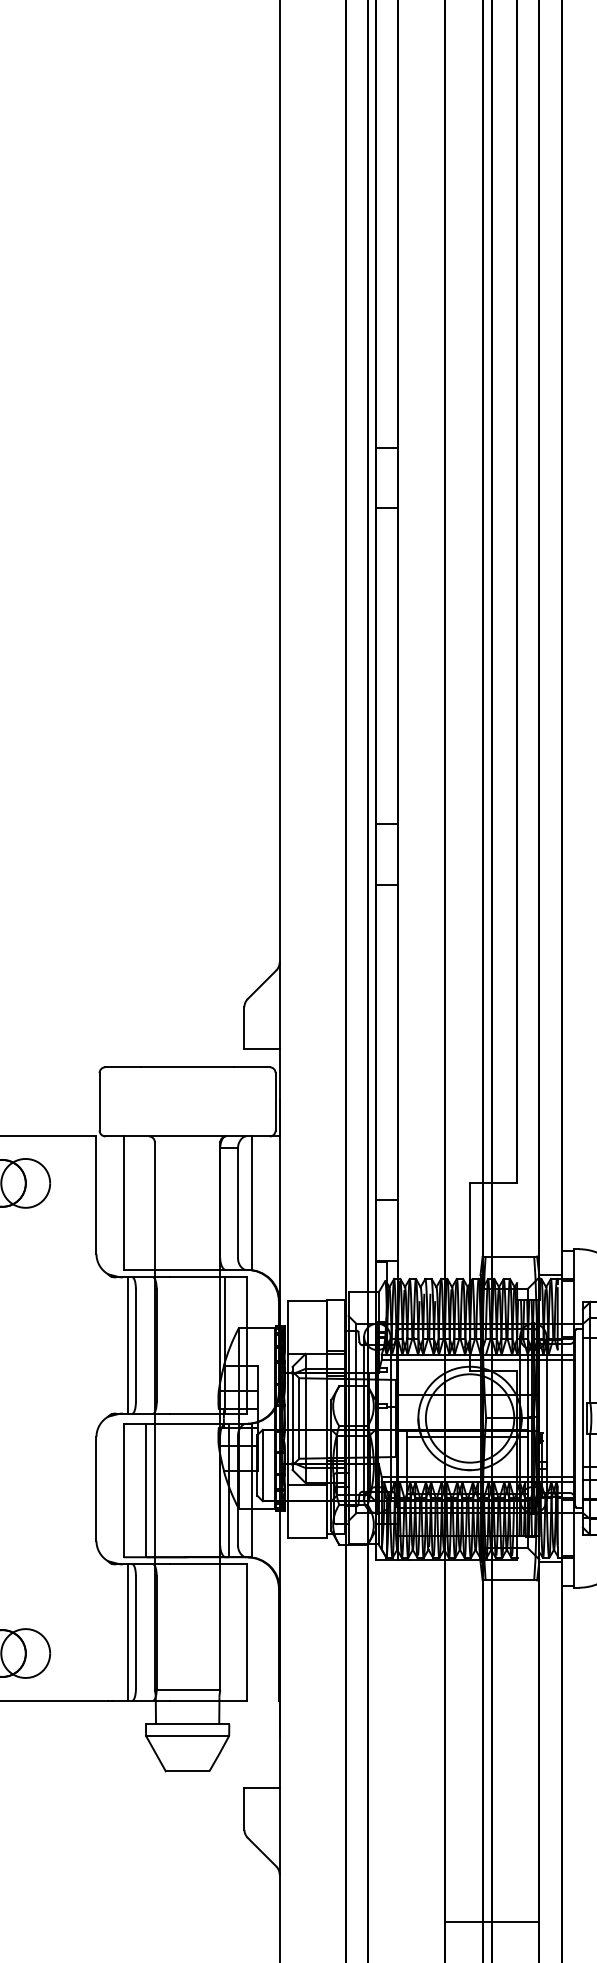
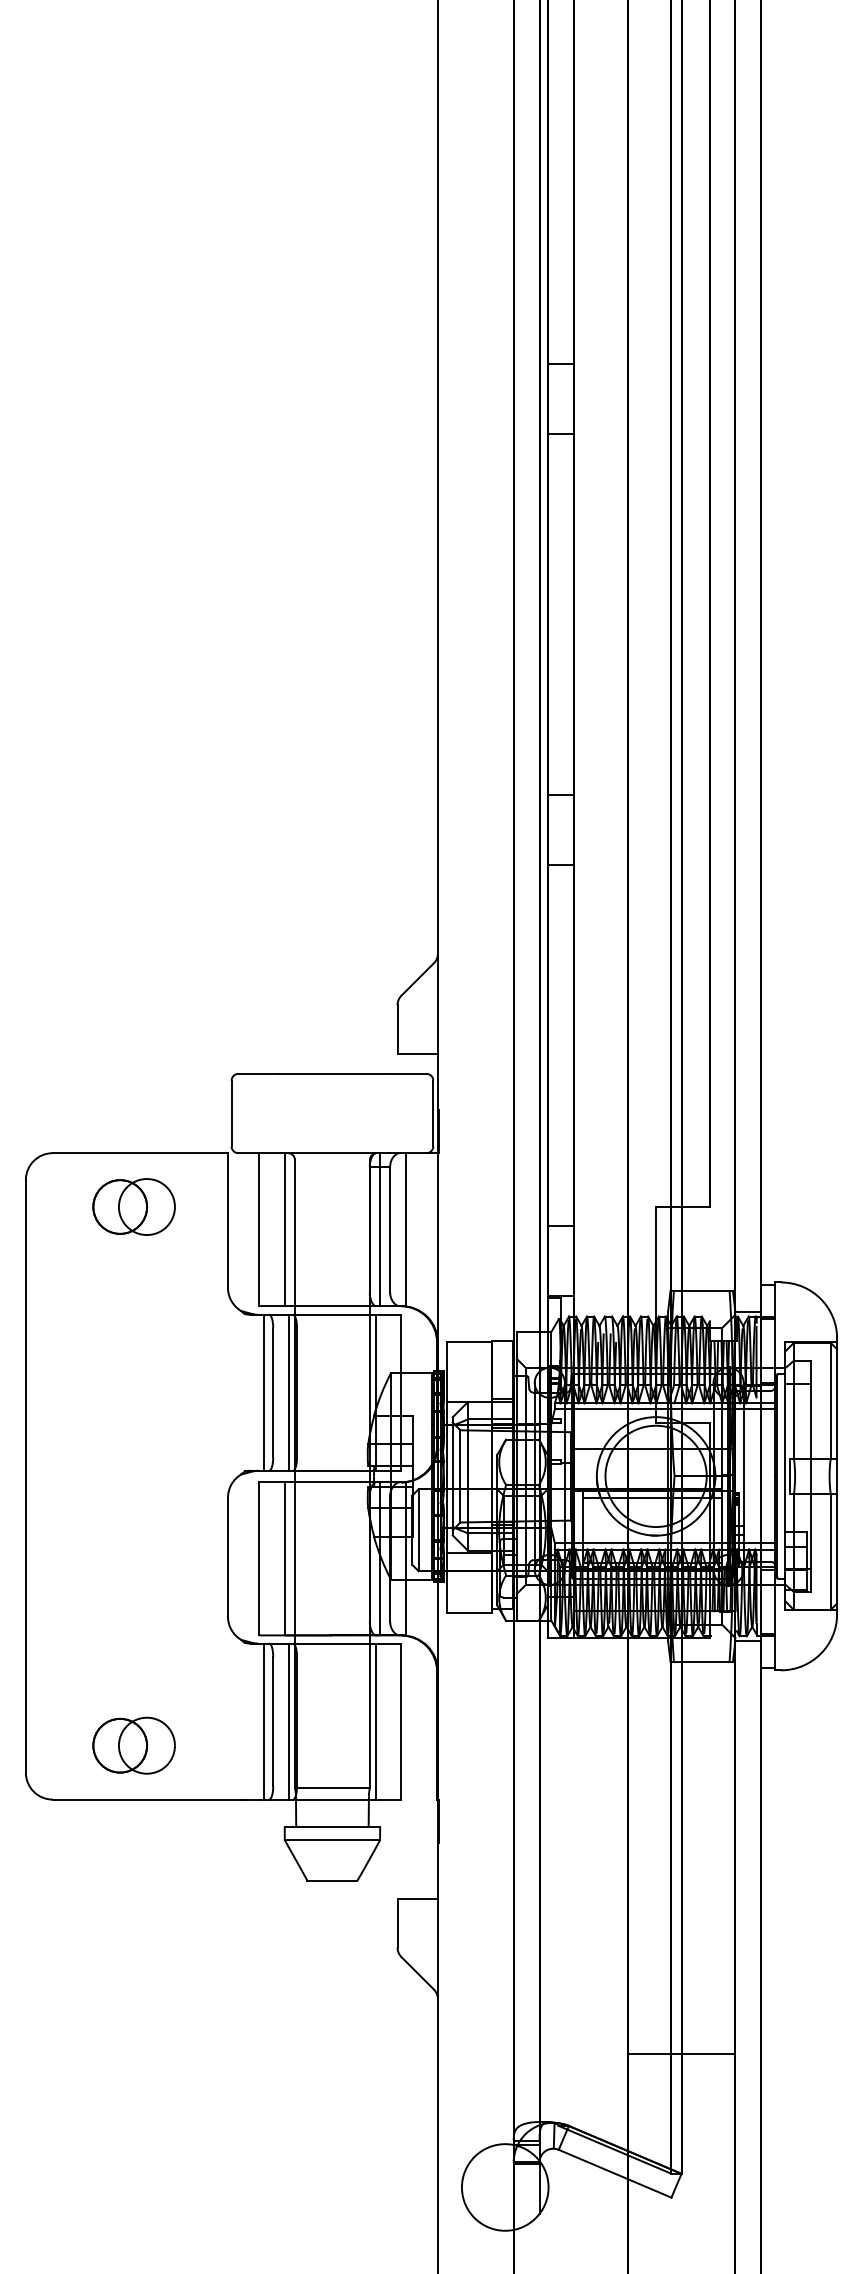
line: (146, 1203) -> (285, 1229), added
line: (228, 1203) -> (379, 1229), added
line: (150, 1345) -> (289, 1392), added
line: (150, 1632) -> (289, 1721), added
line: (225, 1632) -> (375, 1721), added

